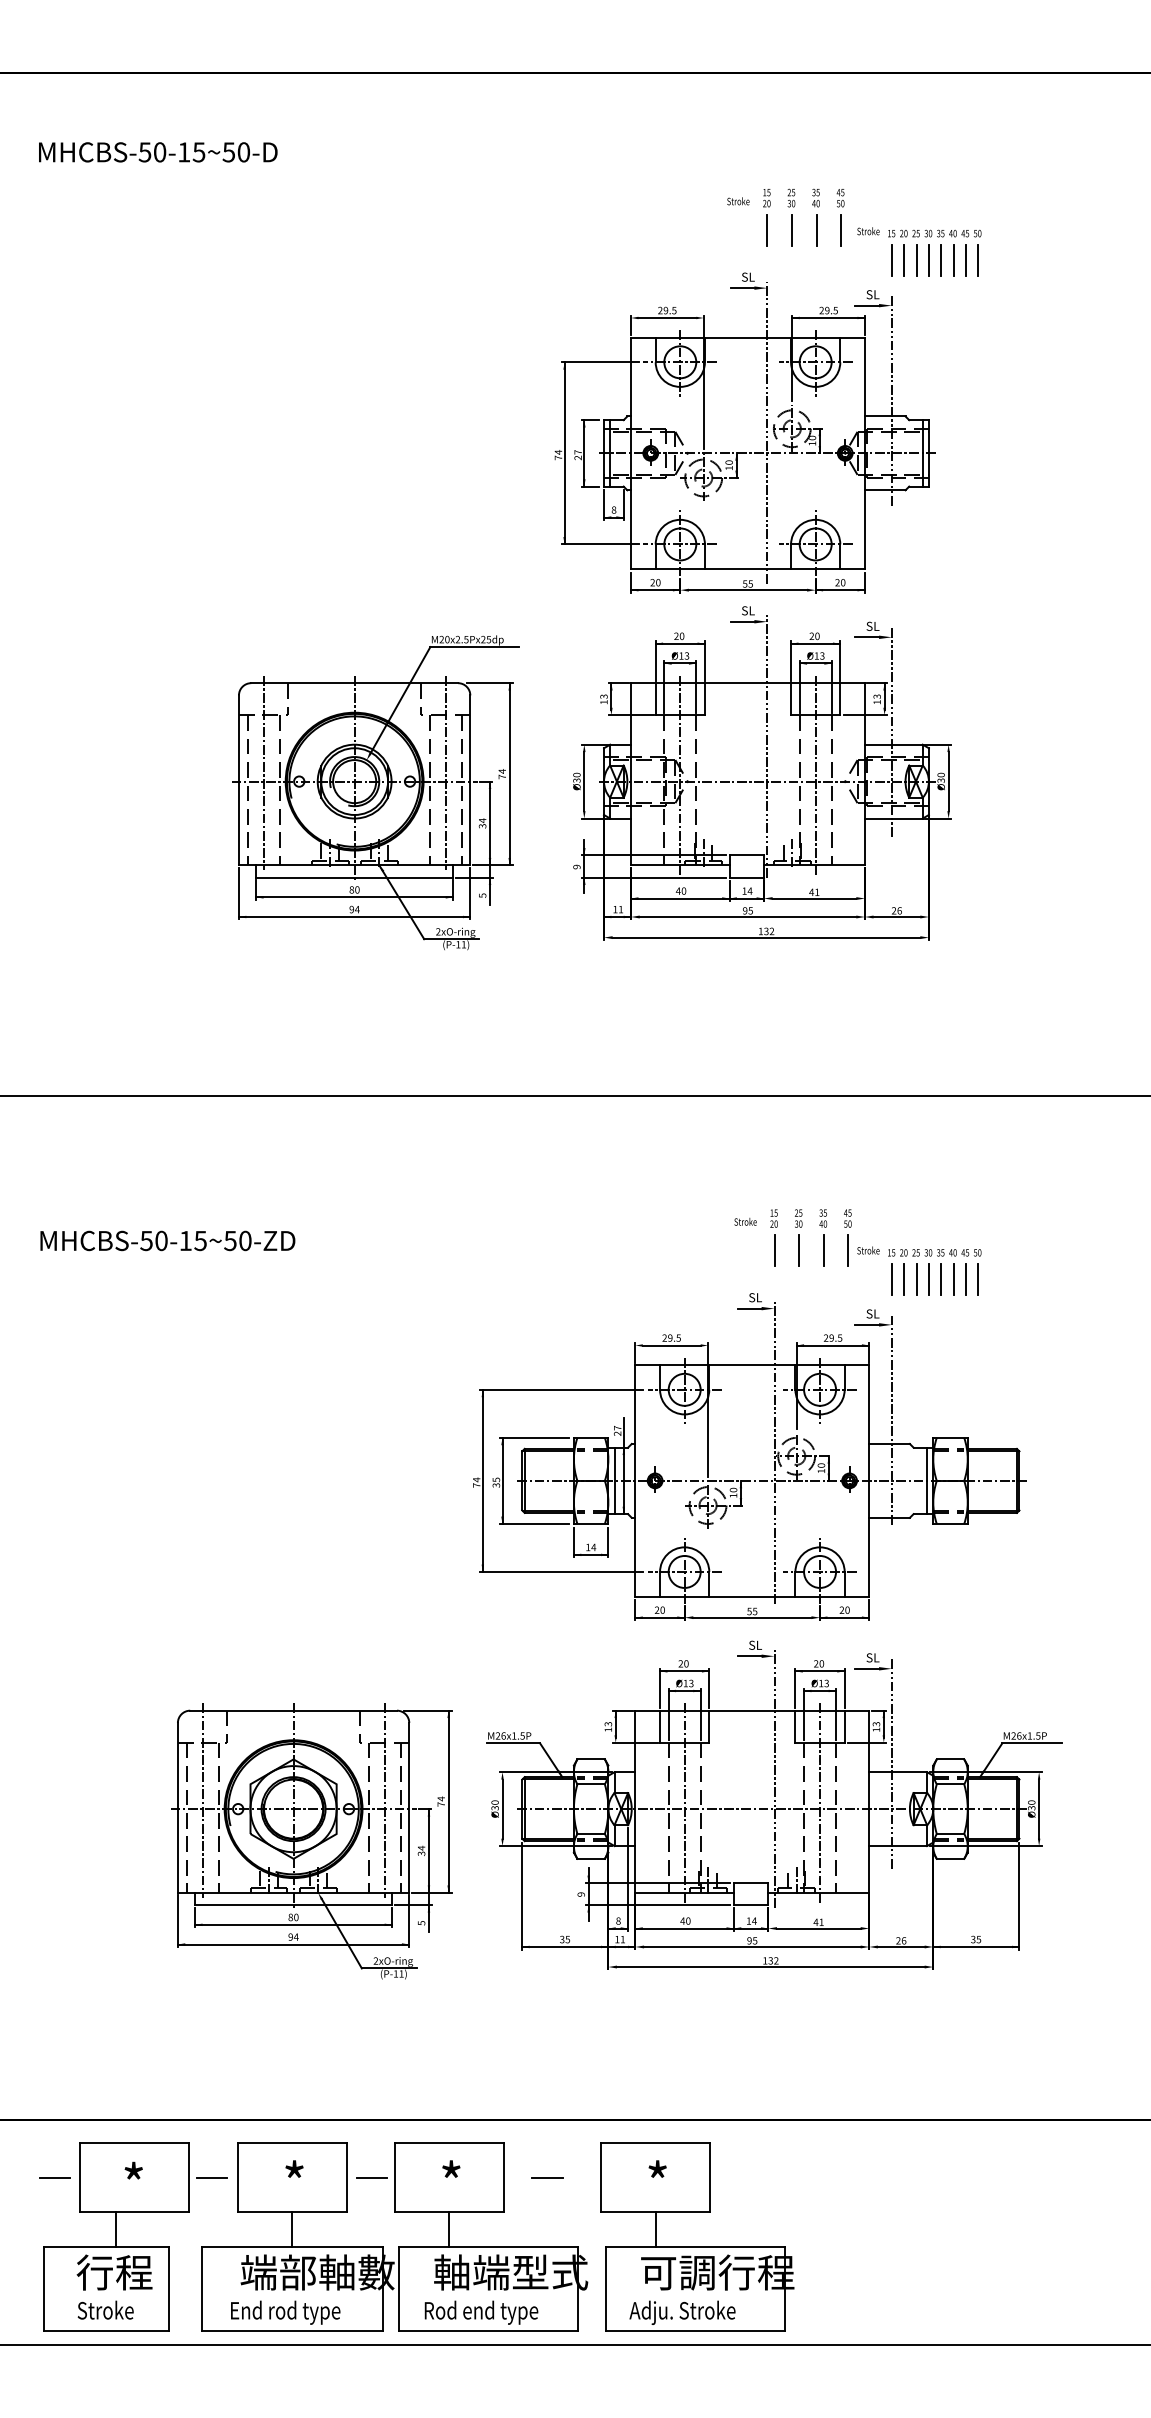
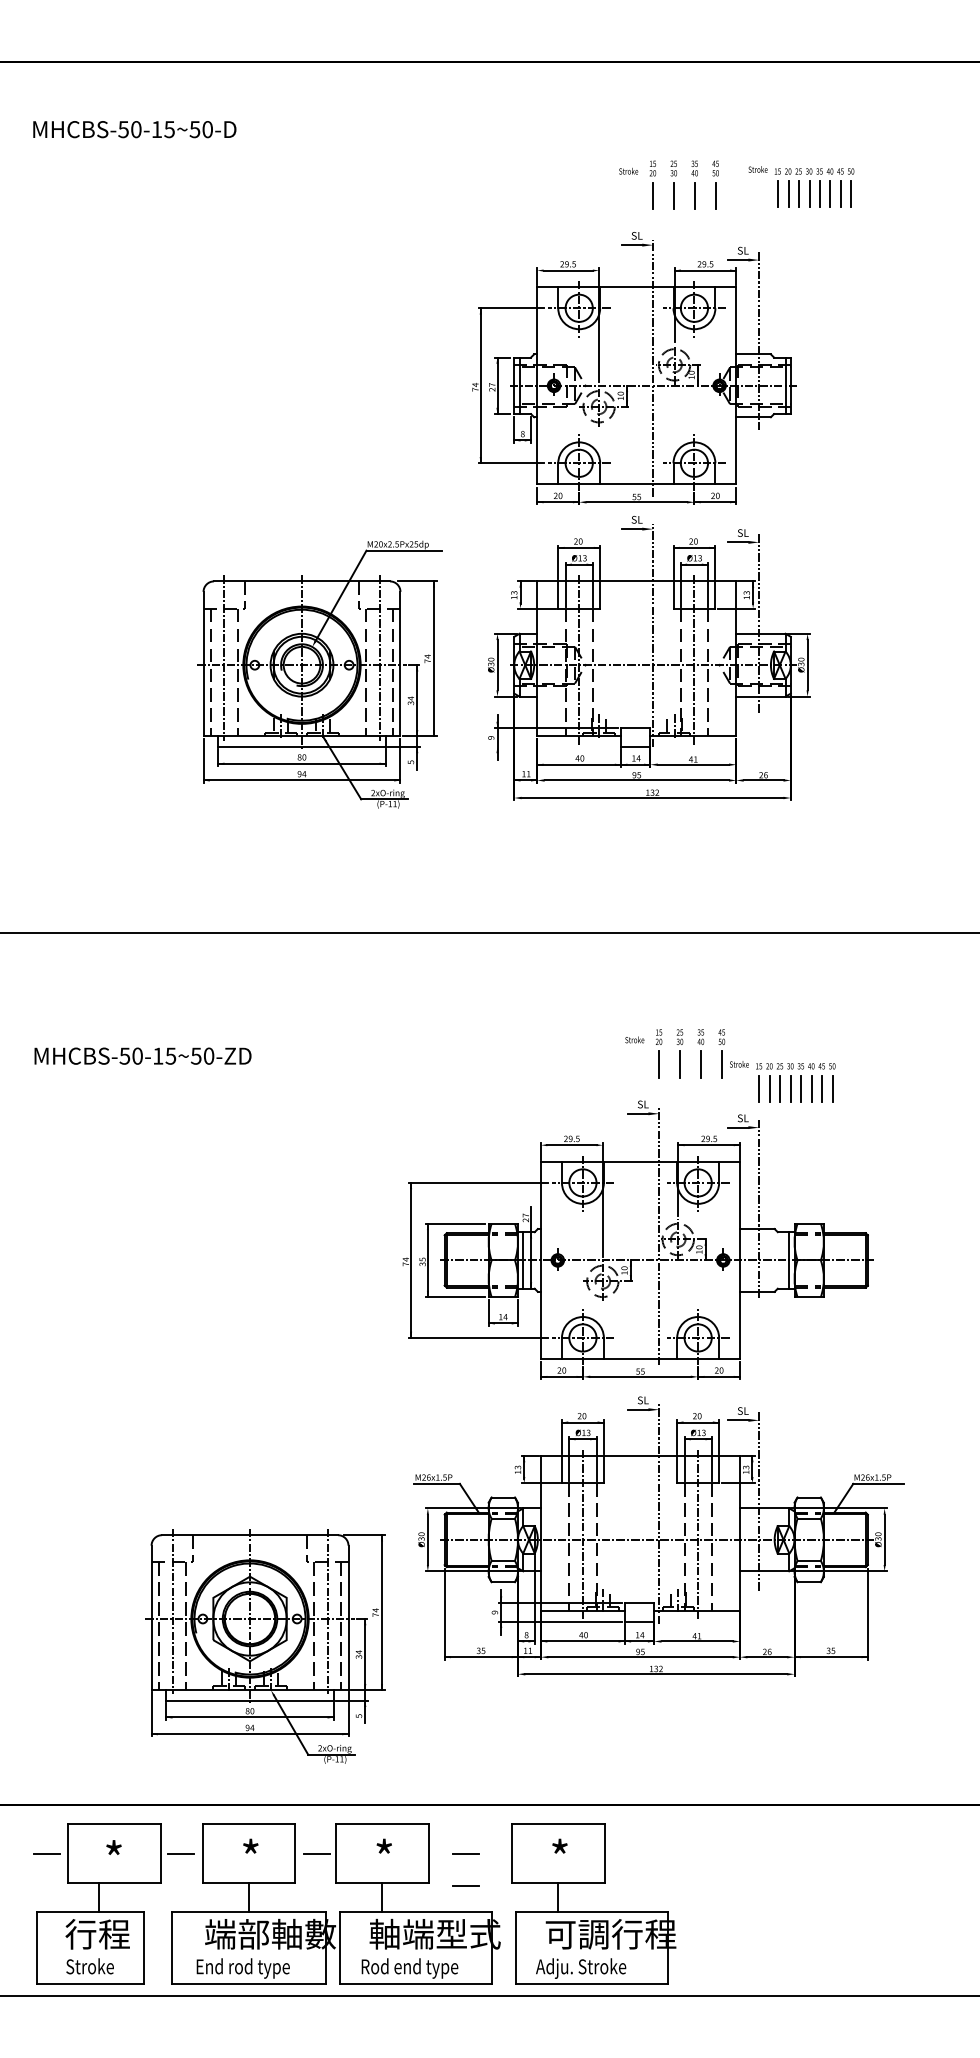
part: (919, 251) -> (801, 186), moved
line: (653, 877) -> (556, 746), removed
part: (311, 1841) -> (265, 1646), moved
line: (547, 2215) -> (466, 1885), added

